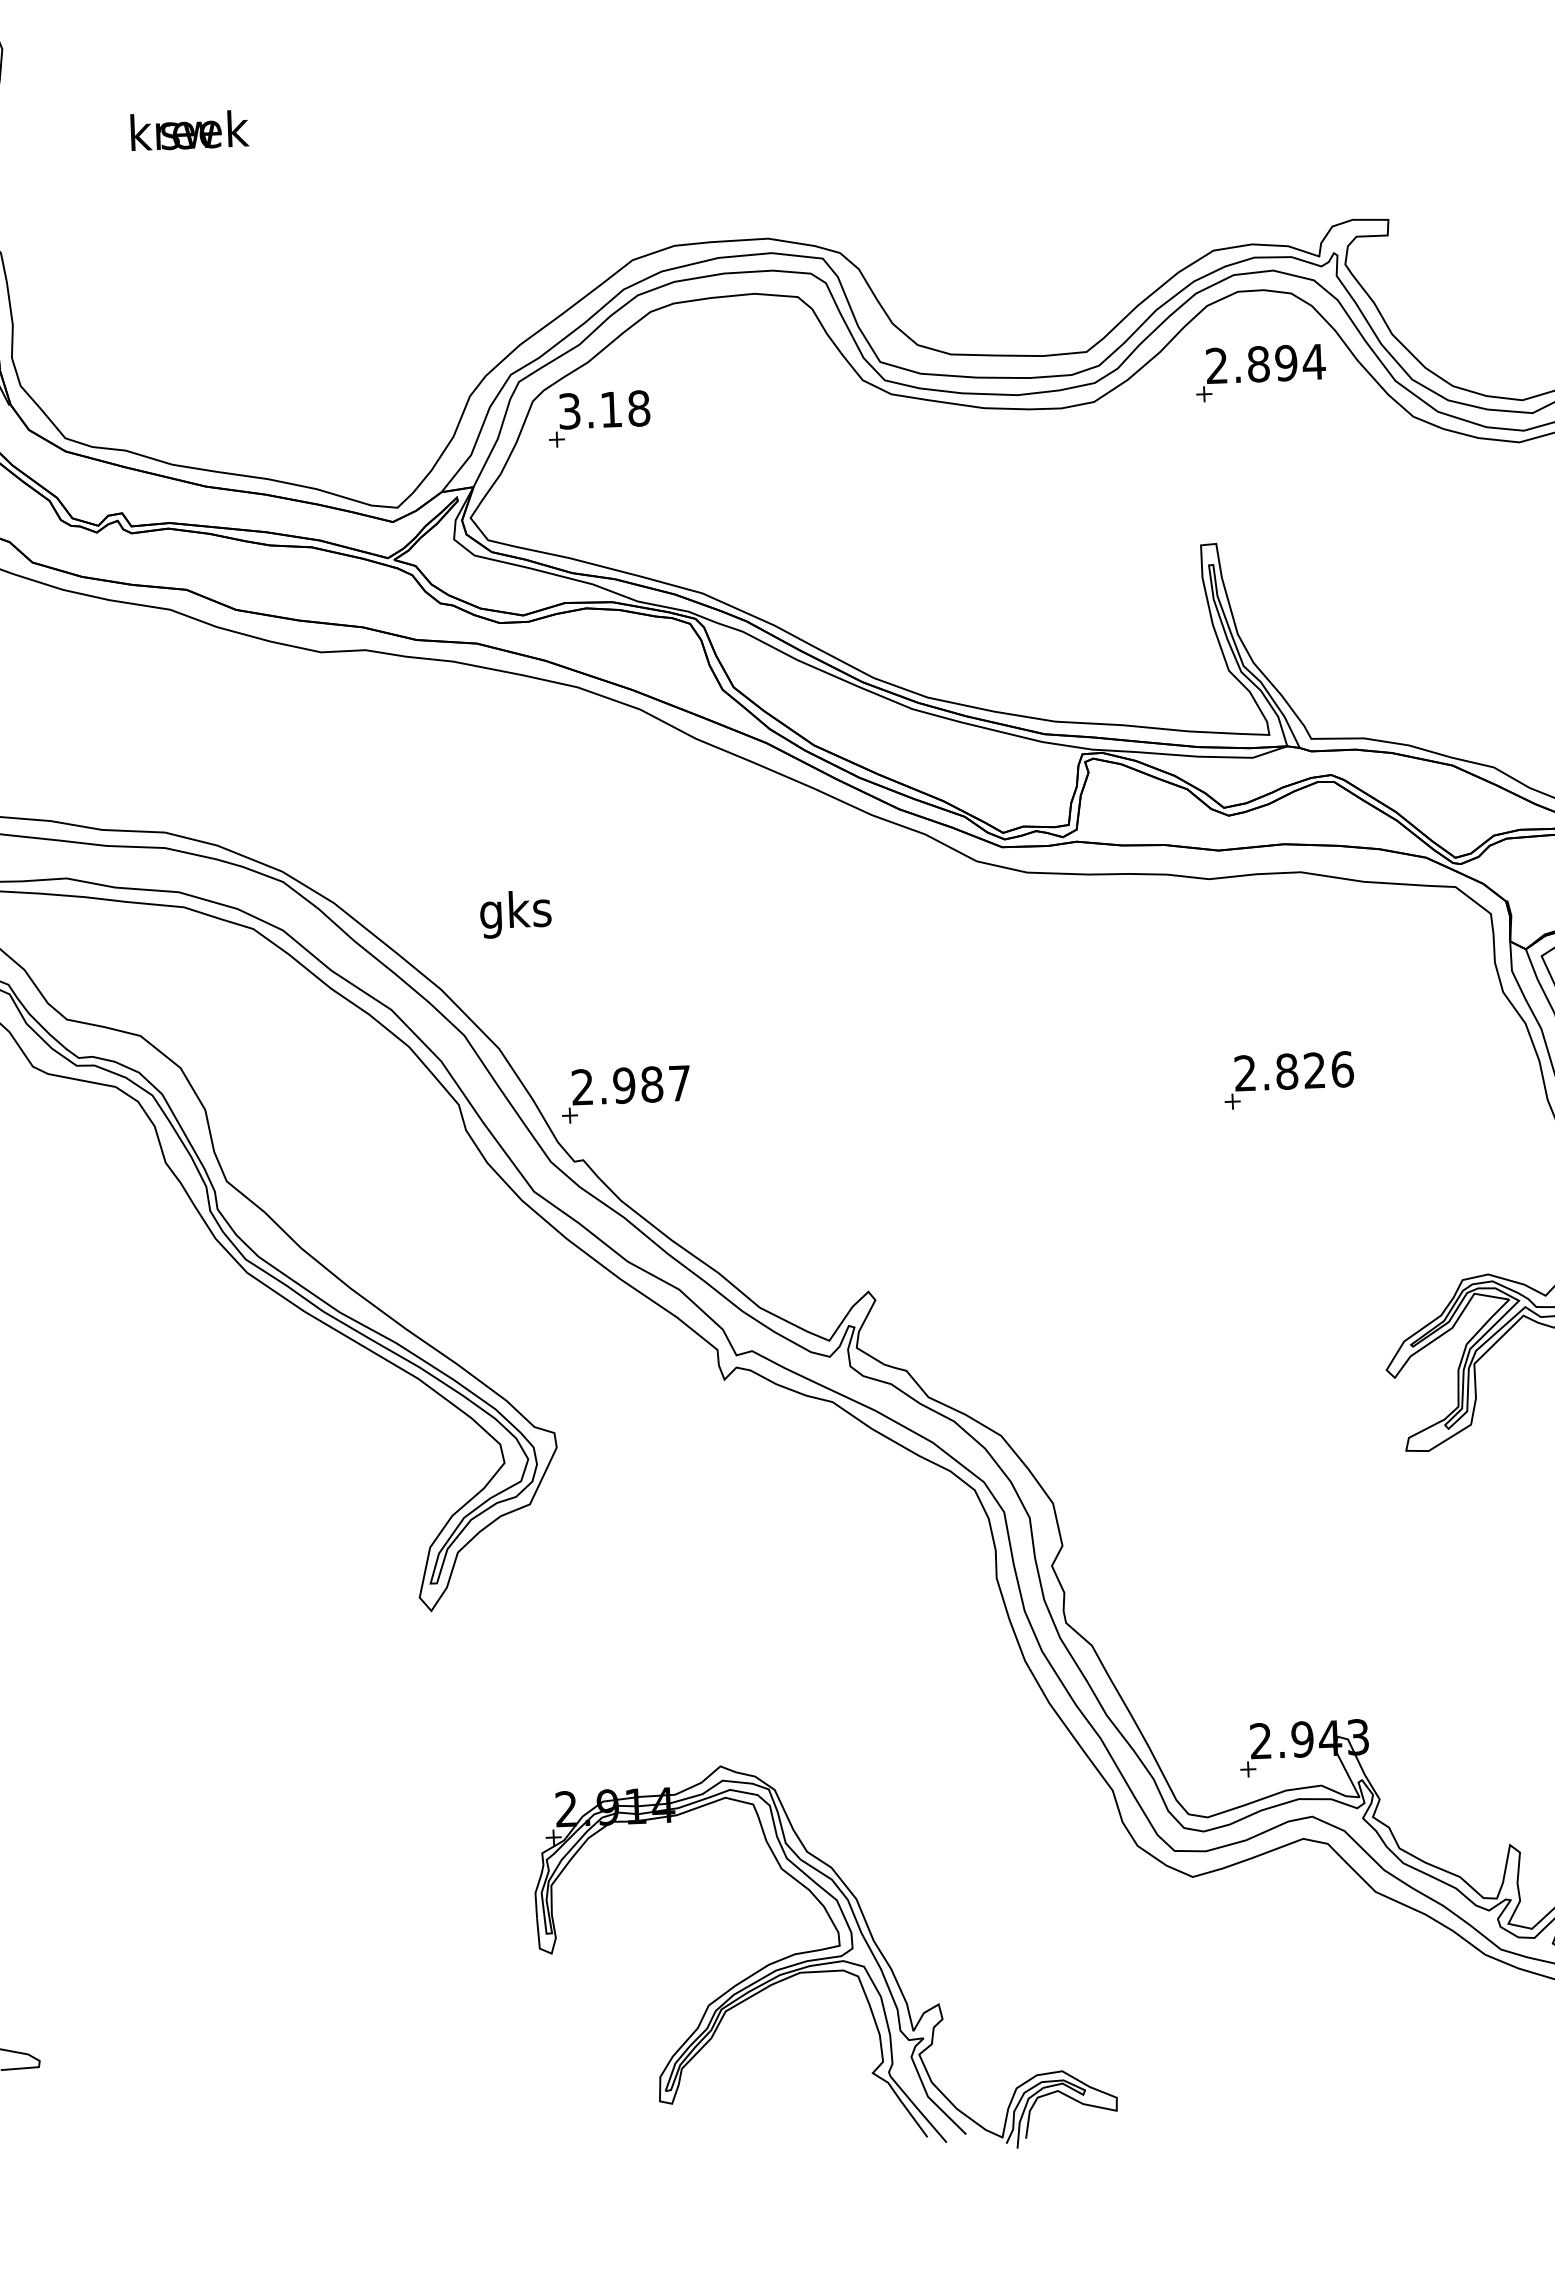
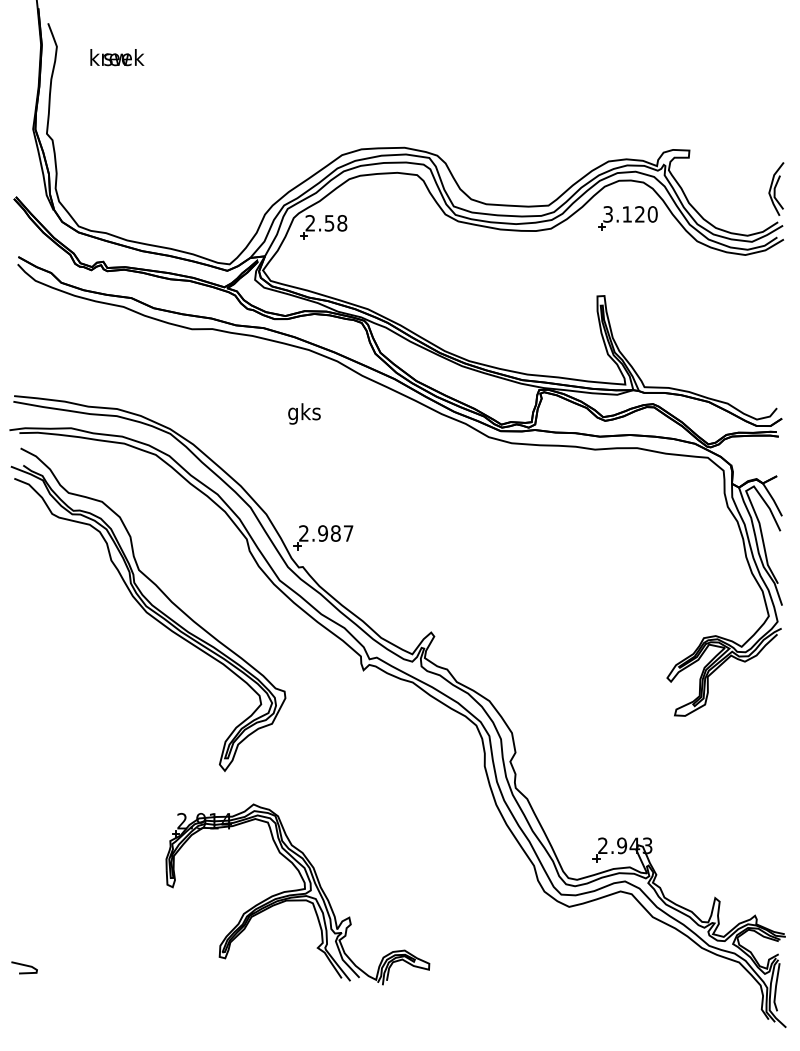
text: (189, 130) -> (117, 57), moved
text: (1265, 364) -> (630, 214), 2.894 -> 3.120
text: (589, 410) -> (319, 223), 3.18 -> 2.58
text: (515, 913) -> (304, 413), moved
part: (1287, 1080) -> (627, 543), removed
part: (823, 1958) -> (297, 894), moved

